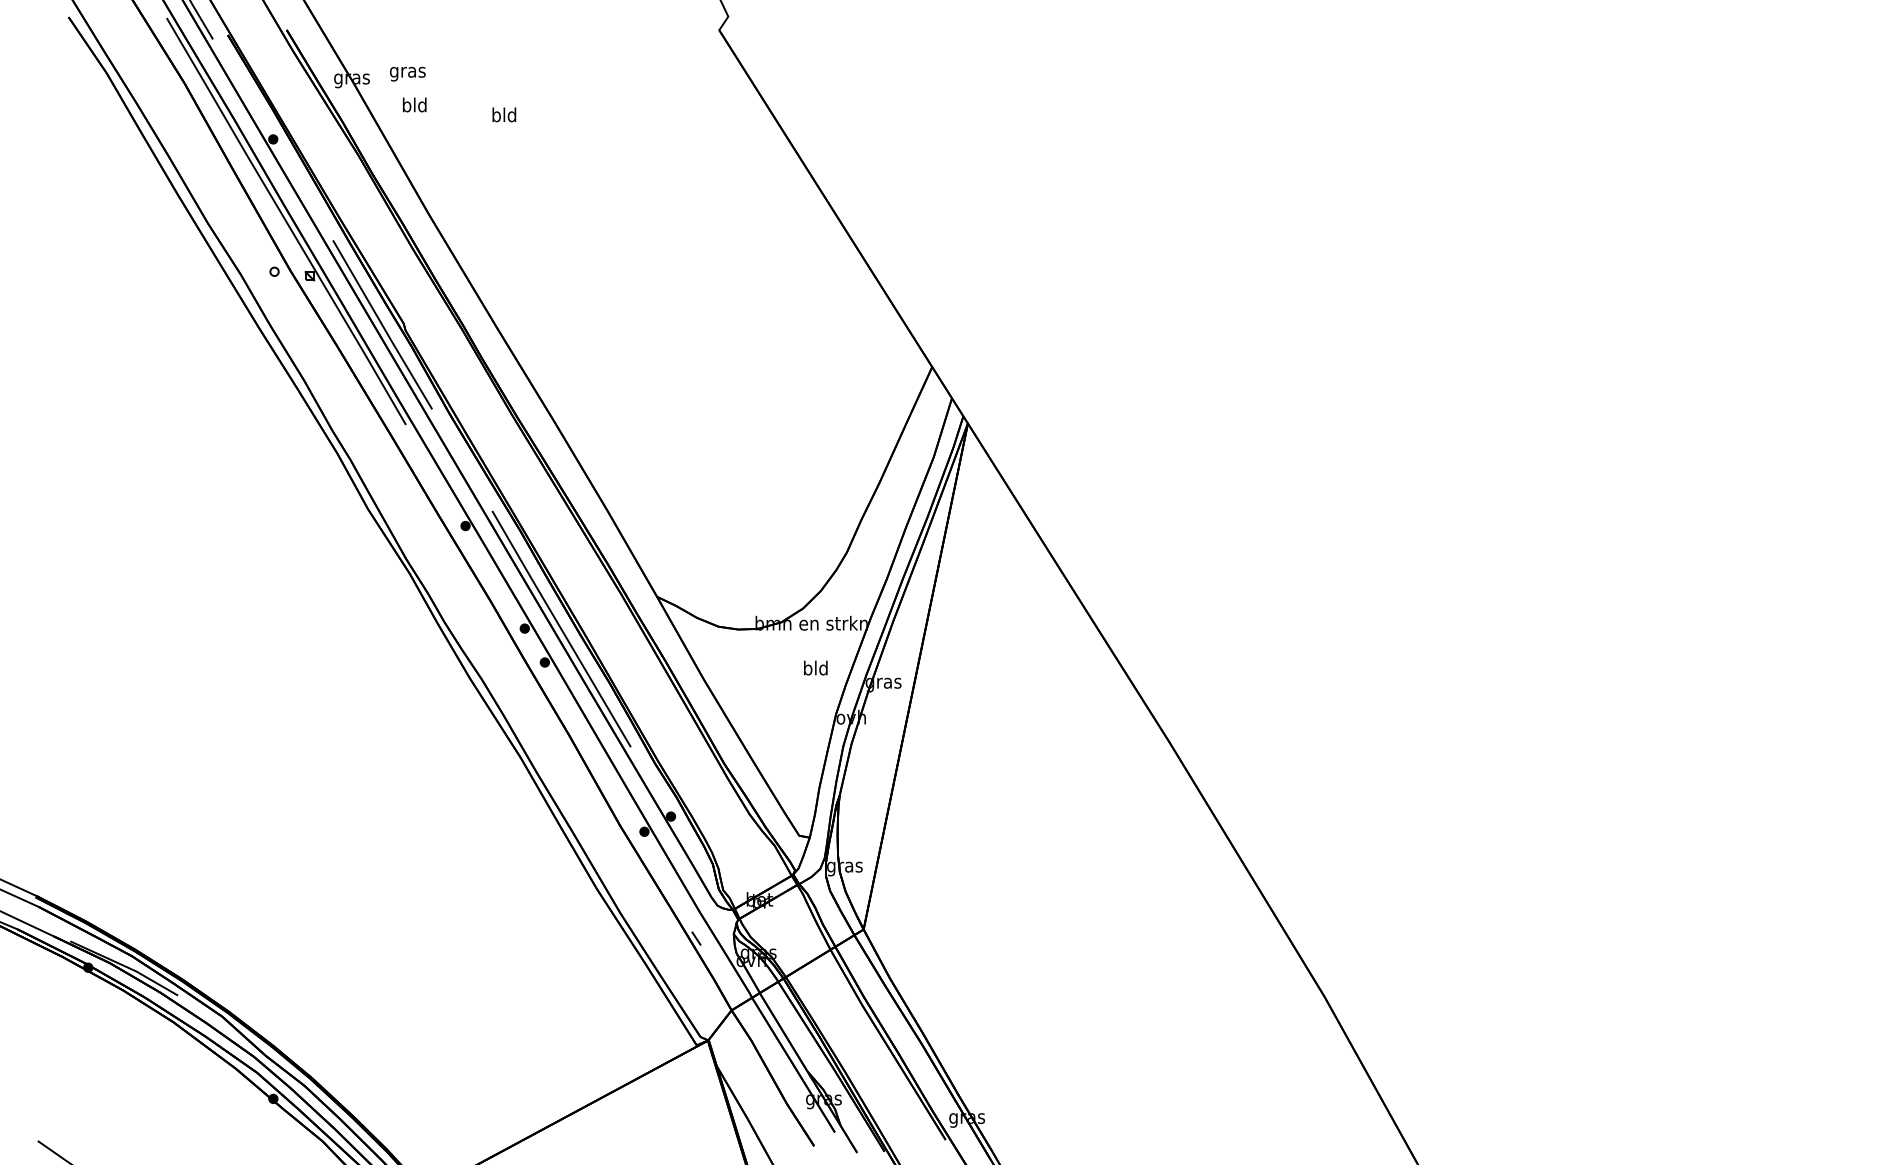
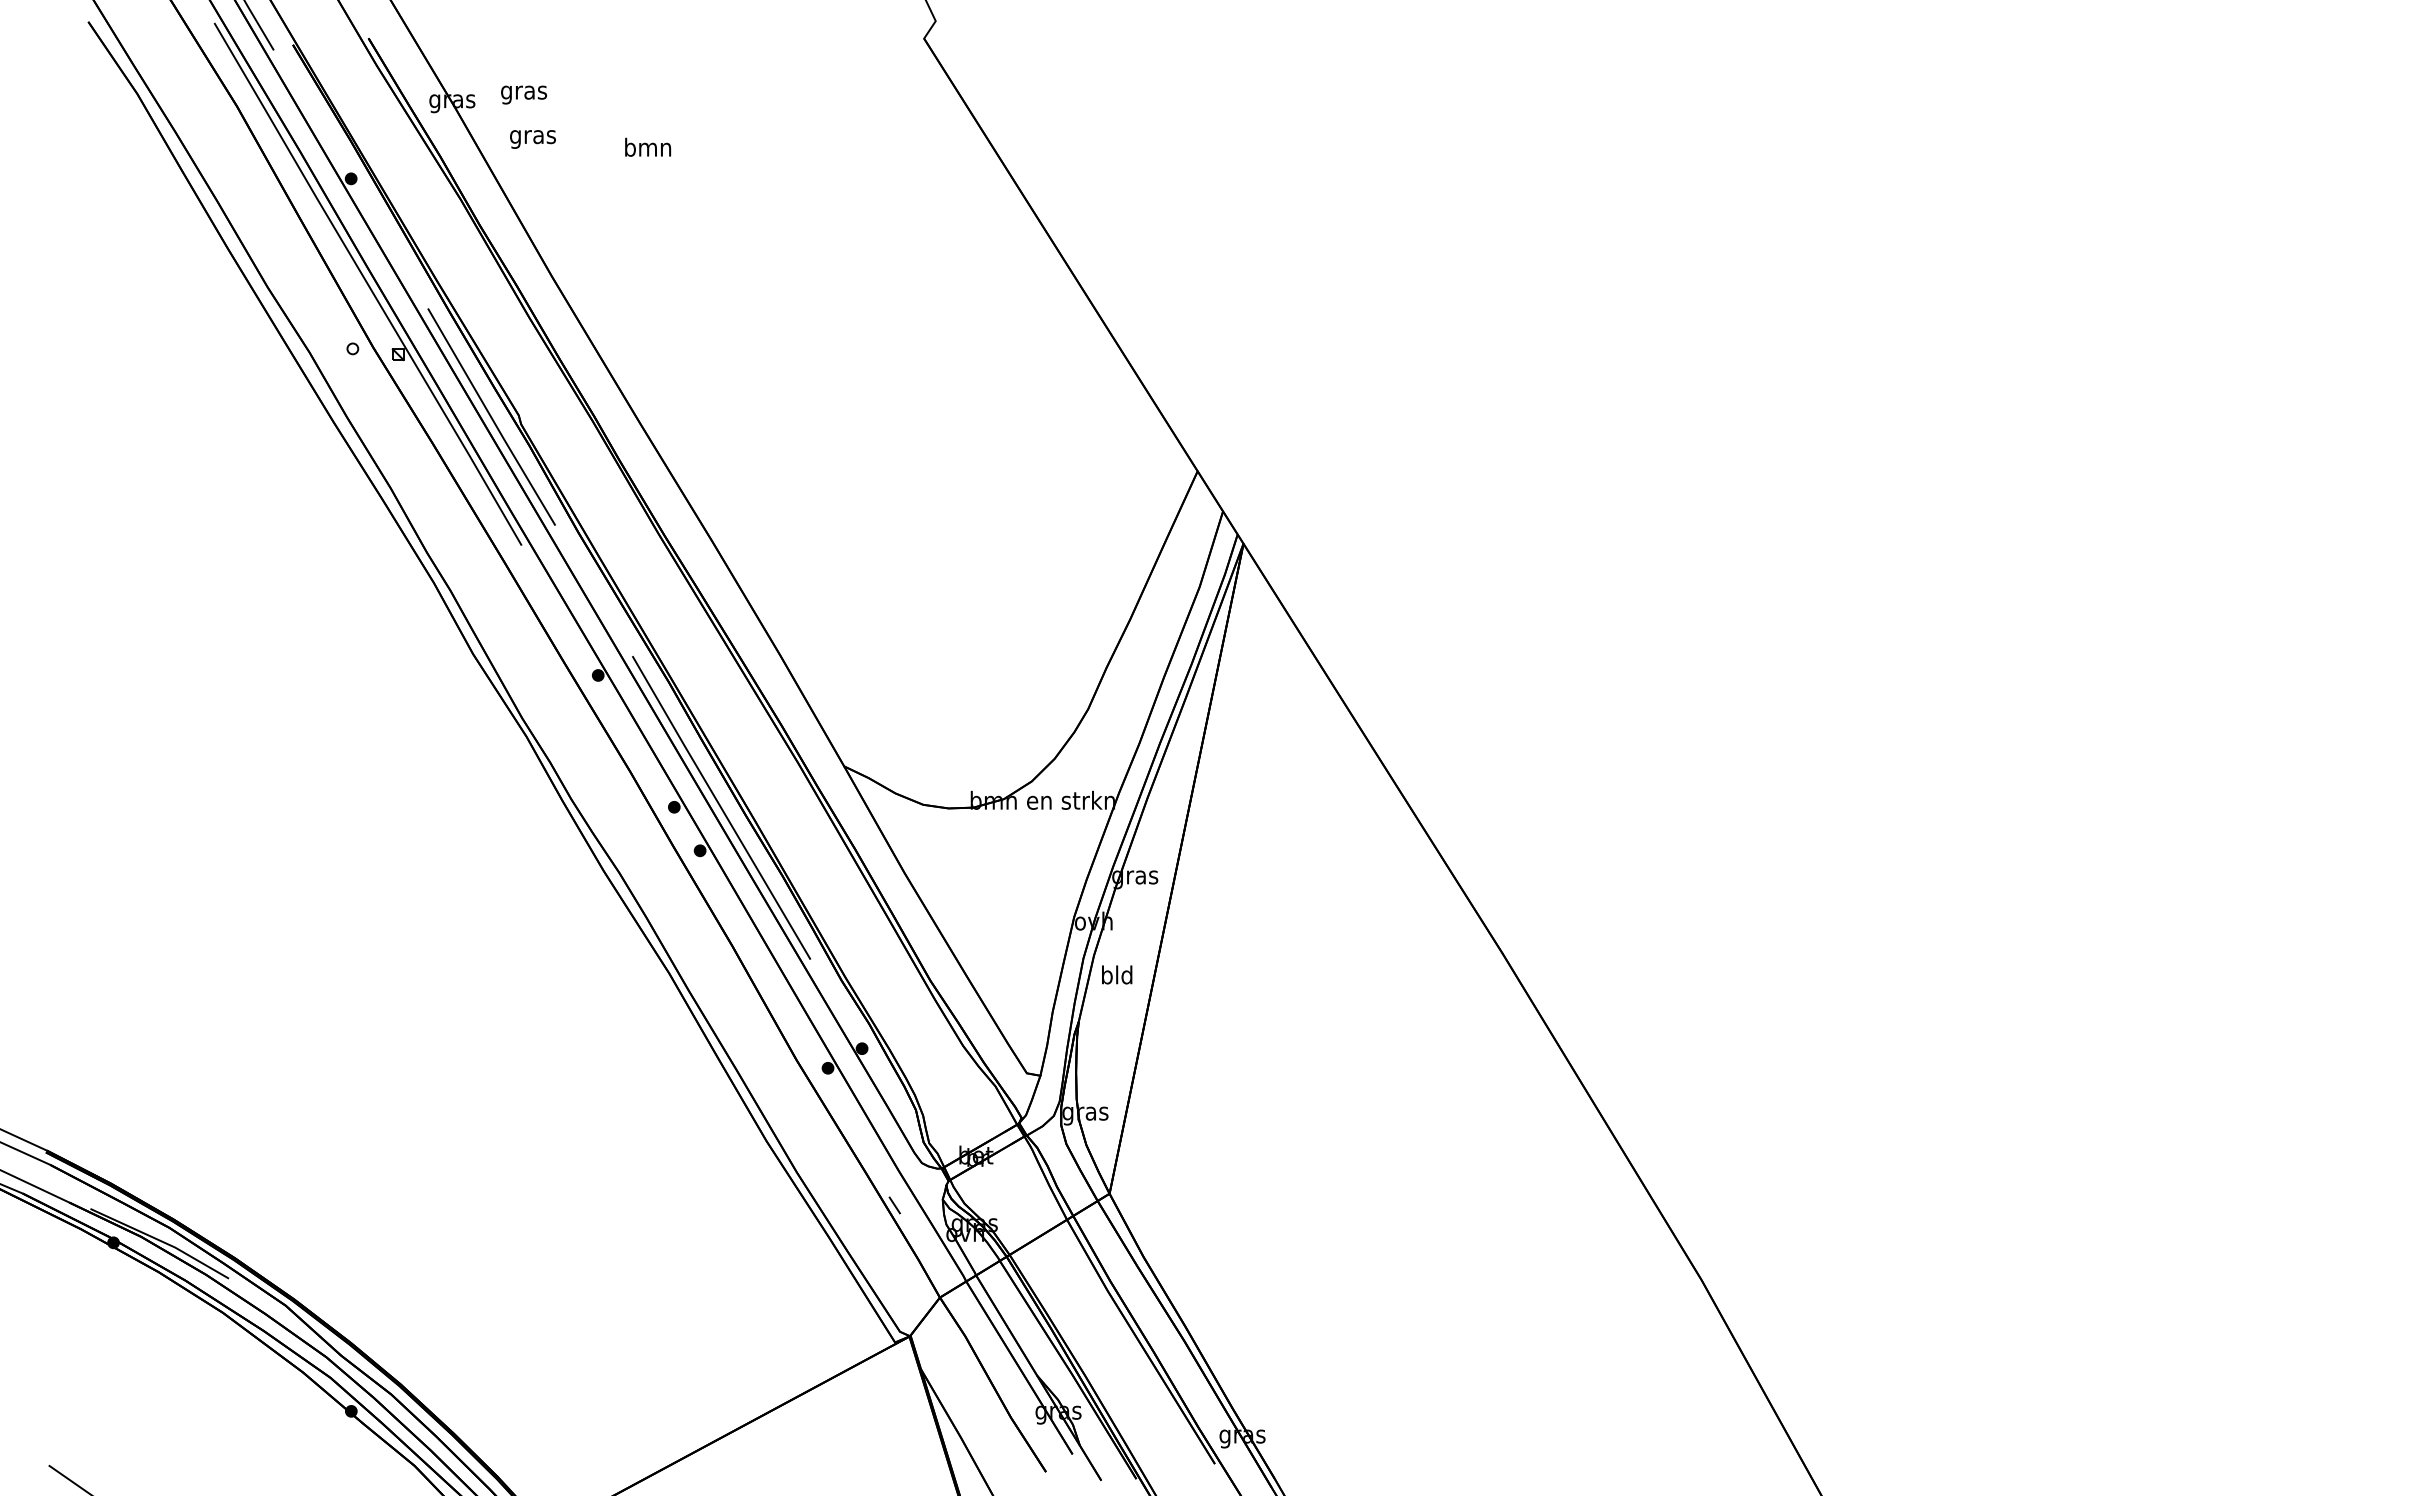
text: (414, 106) -> (532, 136), bld -> gras
text: (504, 114) -> (648, 146), bld -> bmn
text: (816, 667) -> (1117, 974), moved

